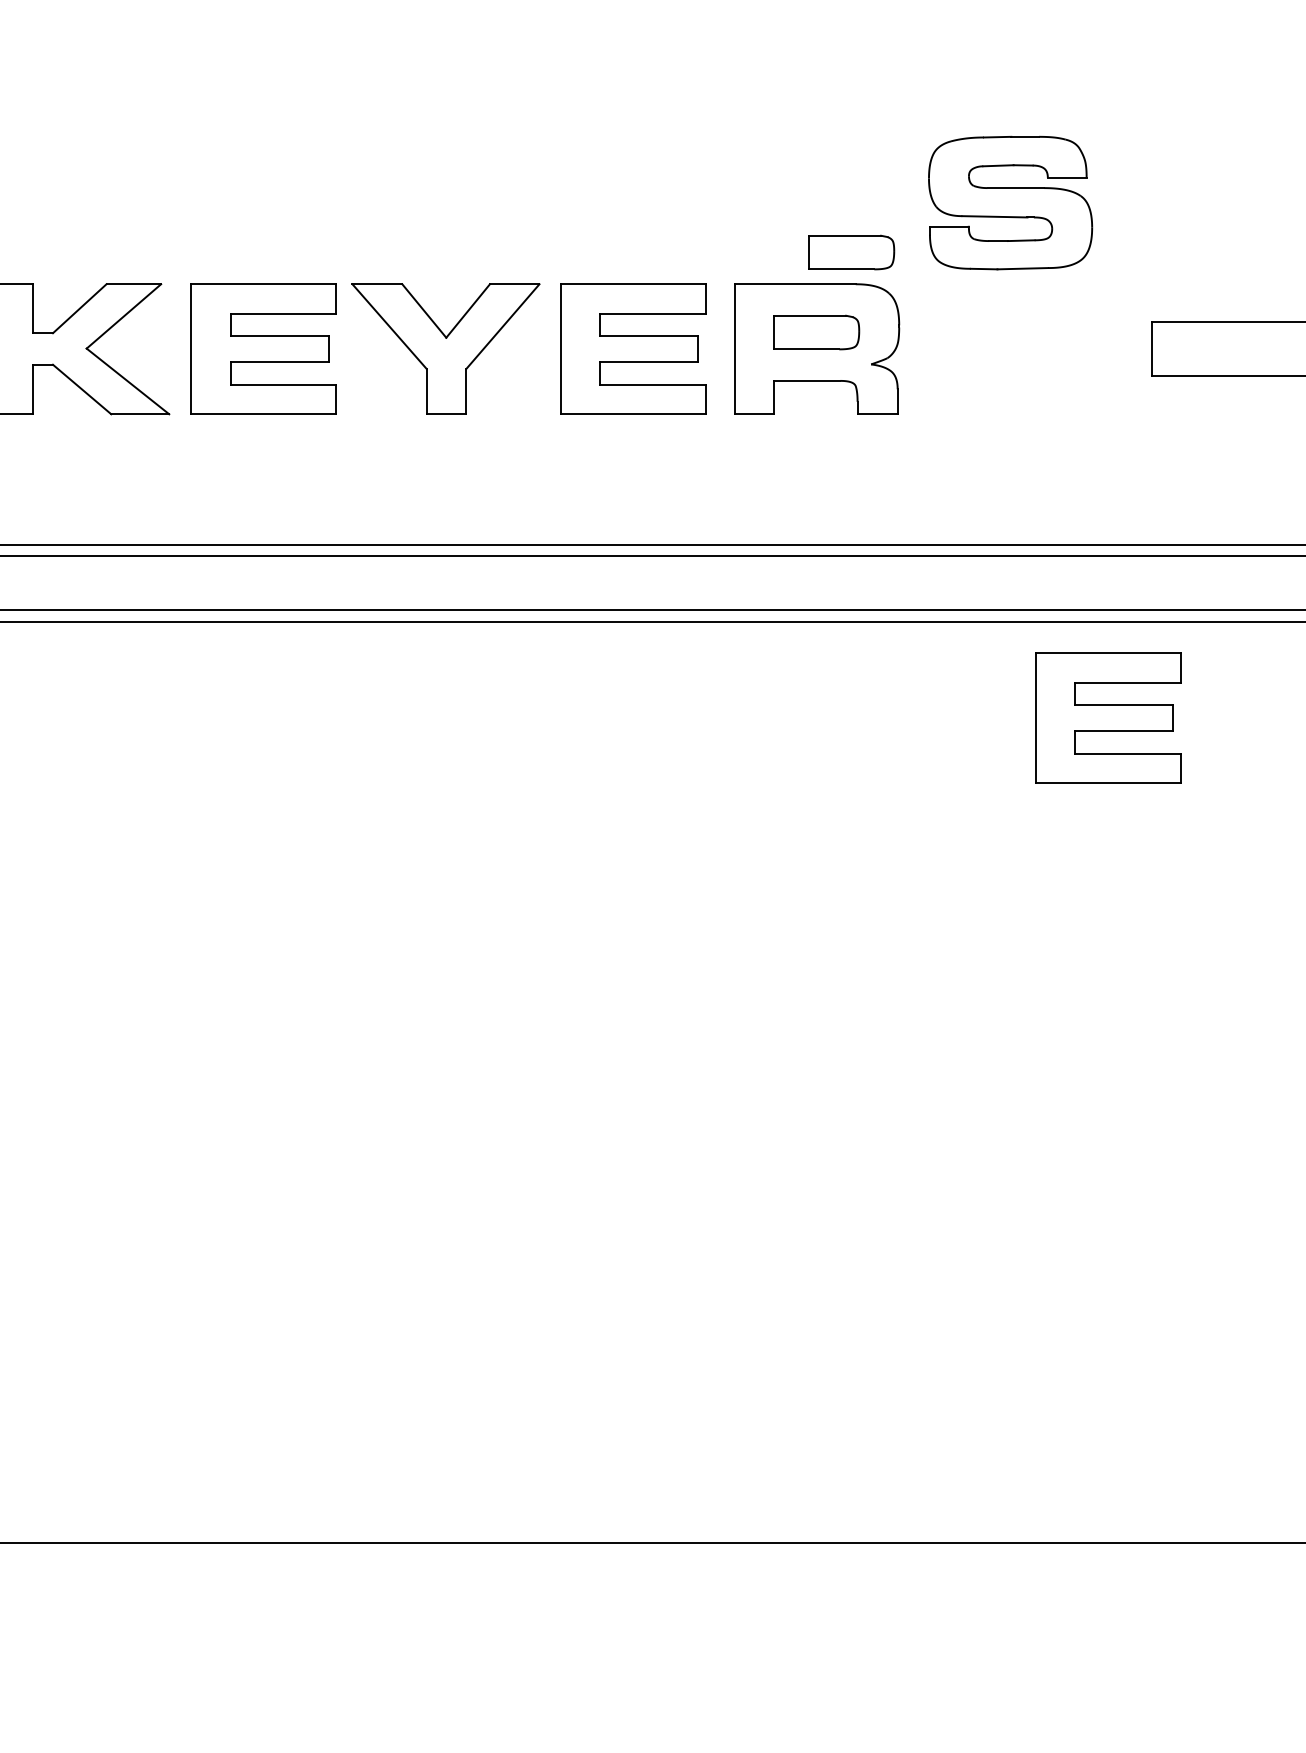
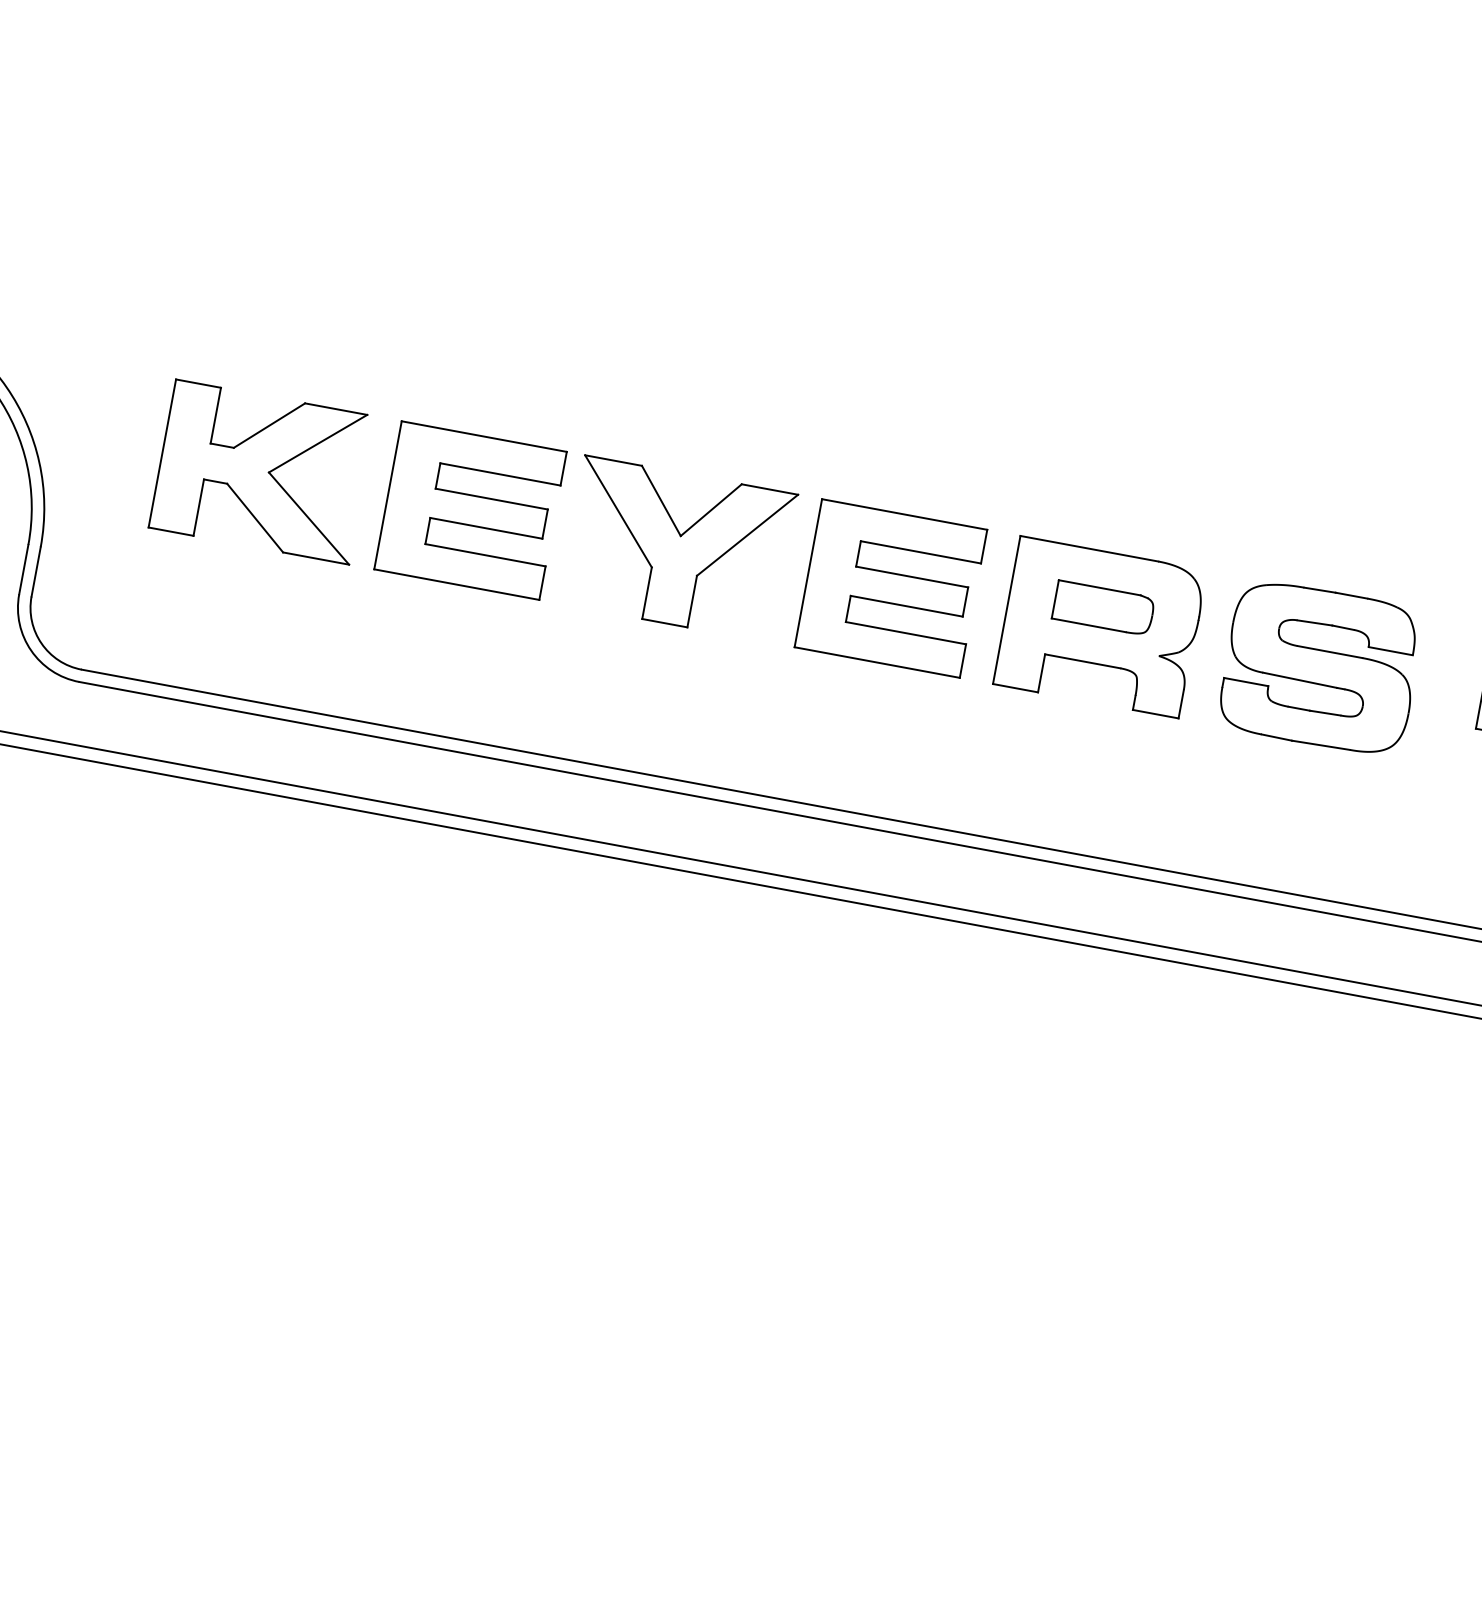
part: (1010, 202) -> (1320, 667), moved
part: (851, 252) -> (1160, 524), removed
part: (1108, 717) -> (1354, 1108), removed

